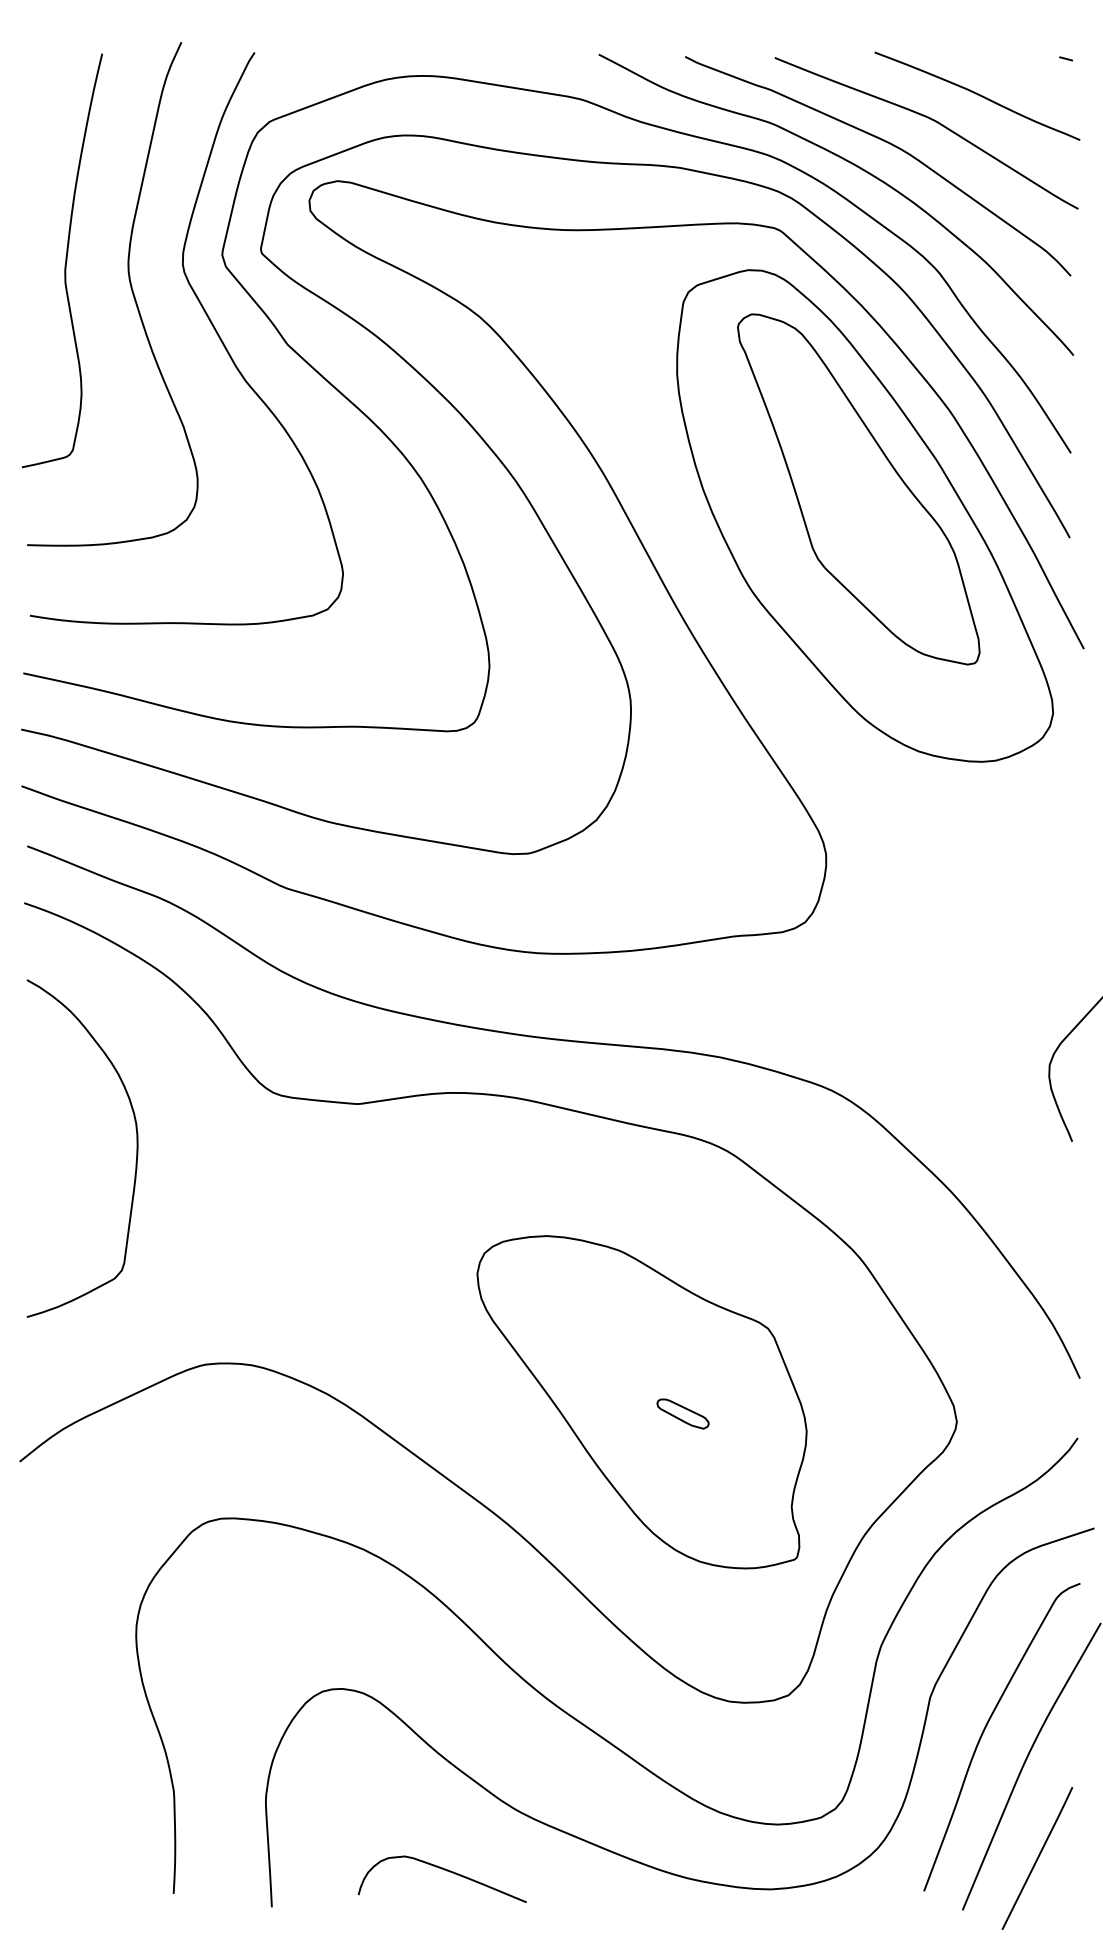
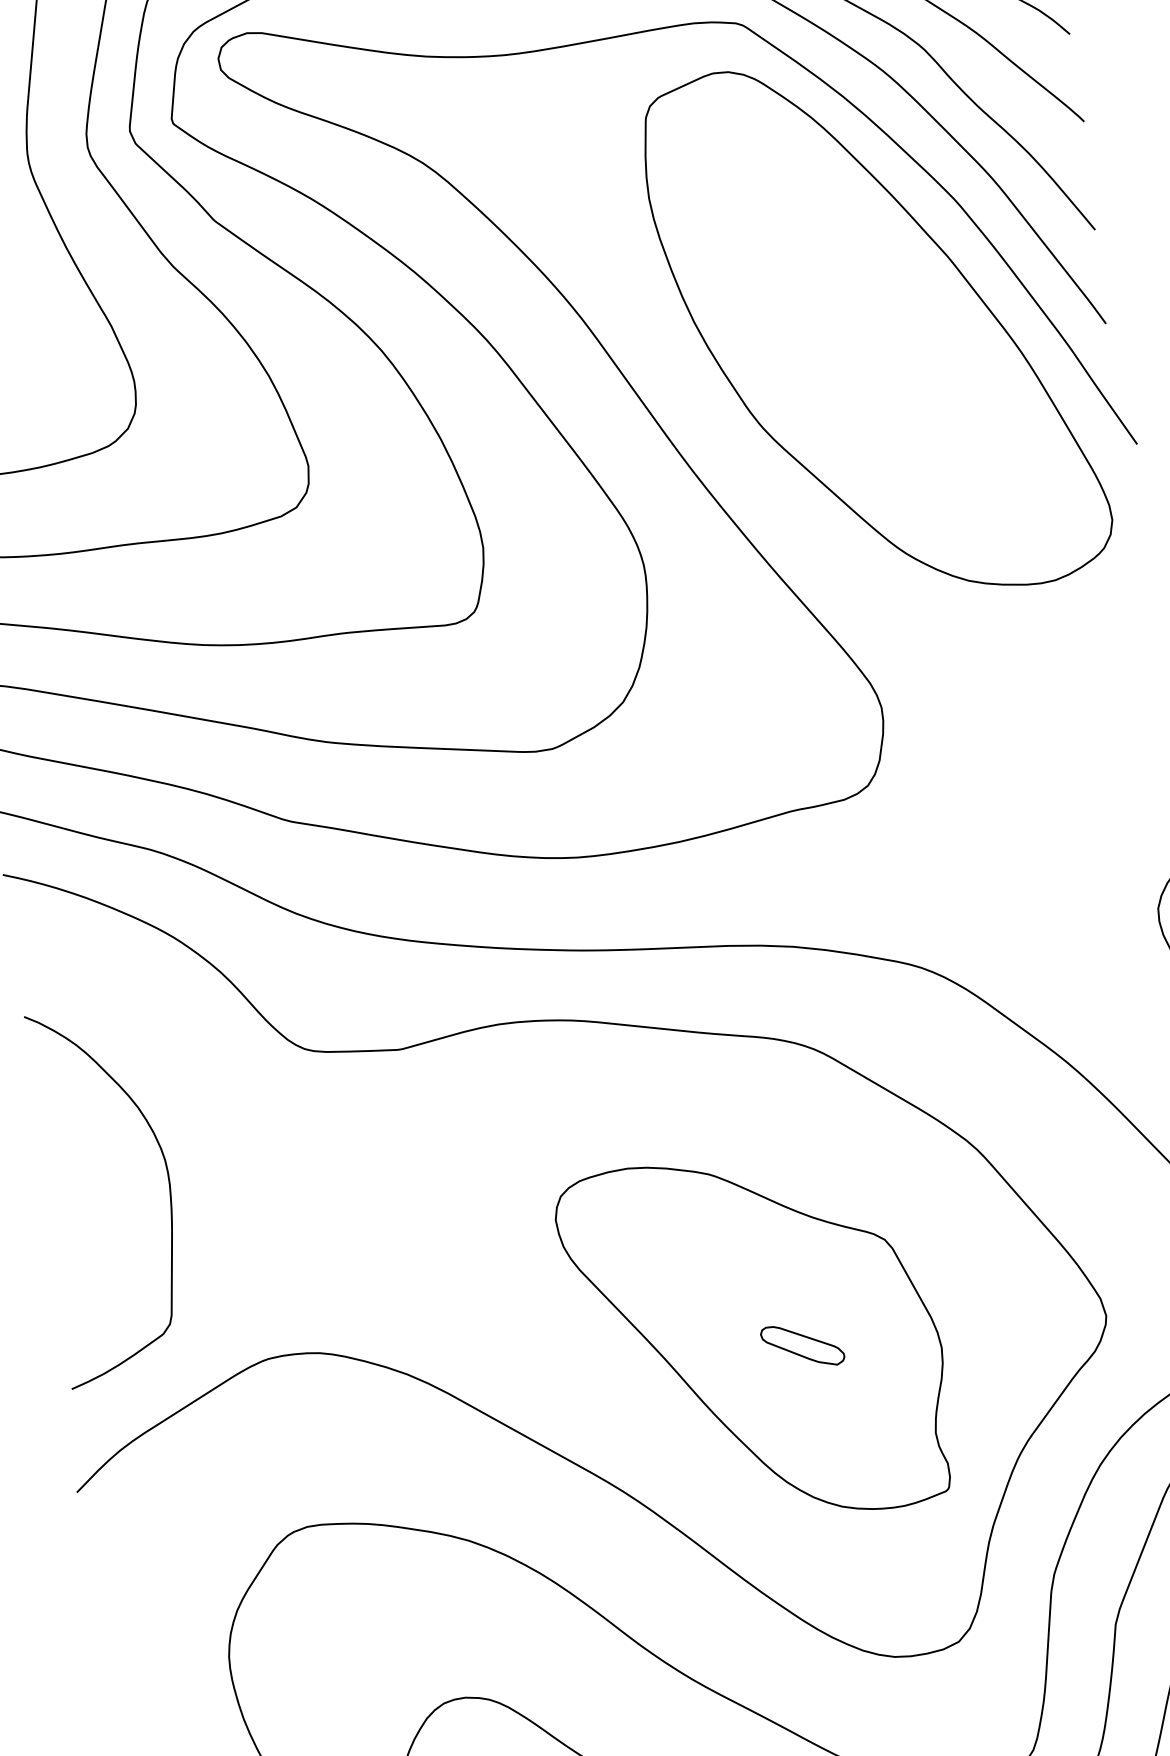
part: (858, 489) -> (865, 300), removed
curve: (136, 1148) -> (168, 1187), moved
part: (682, 1413) -> (802, 1345), size x1.4

